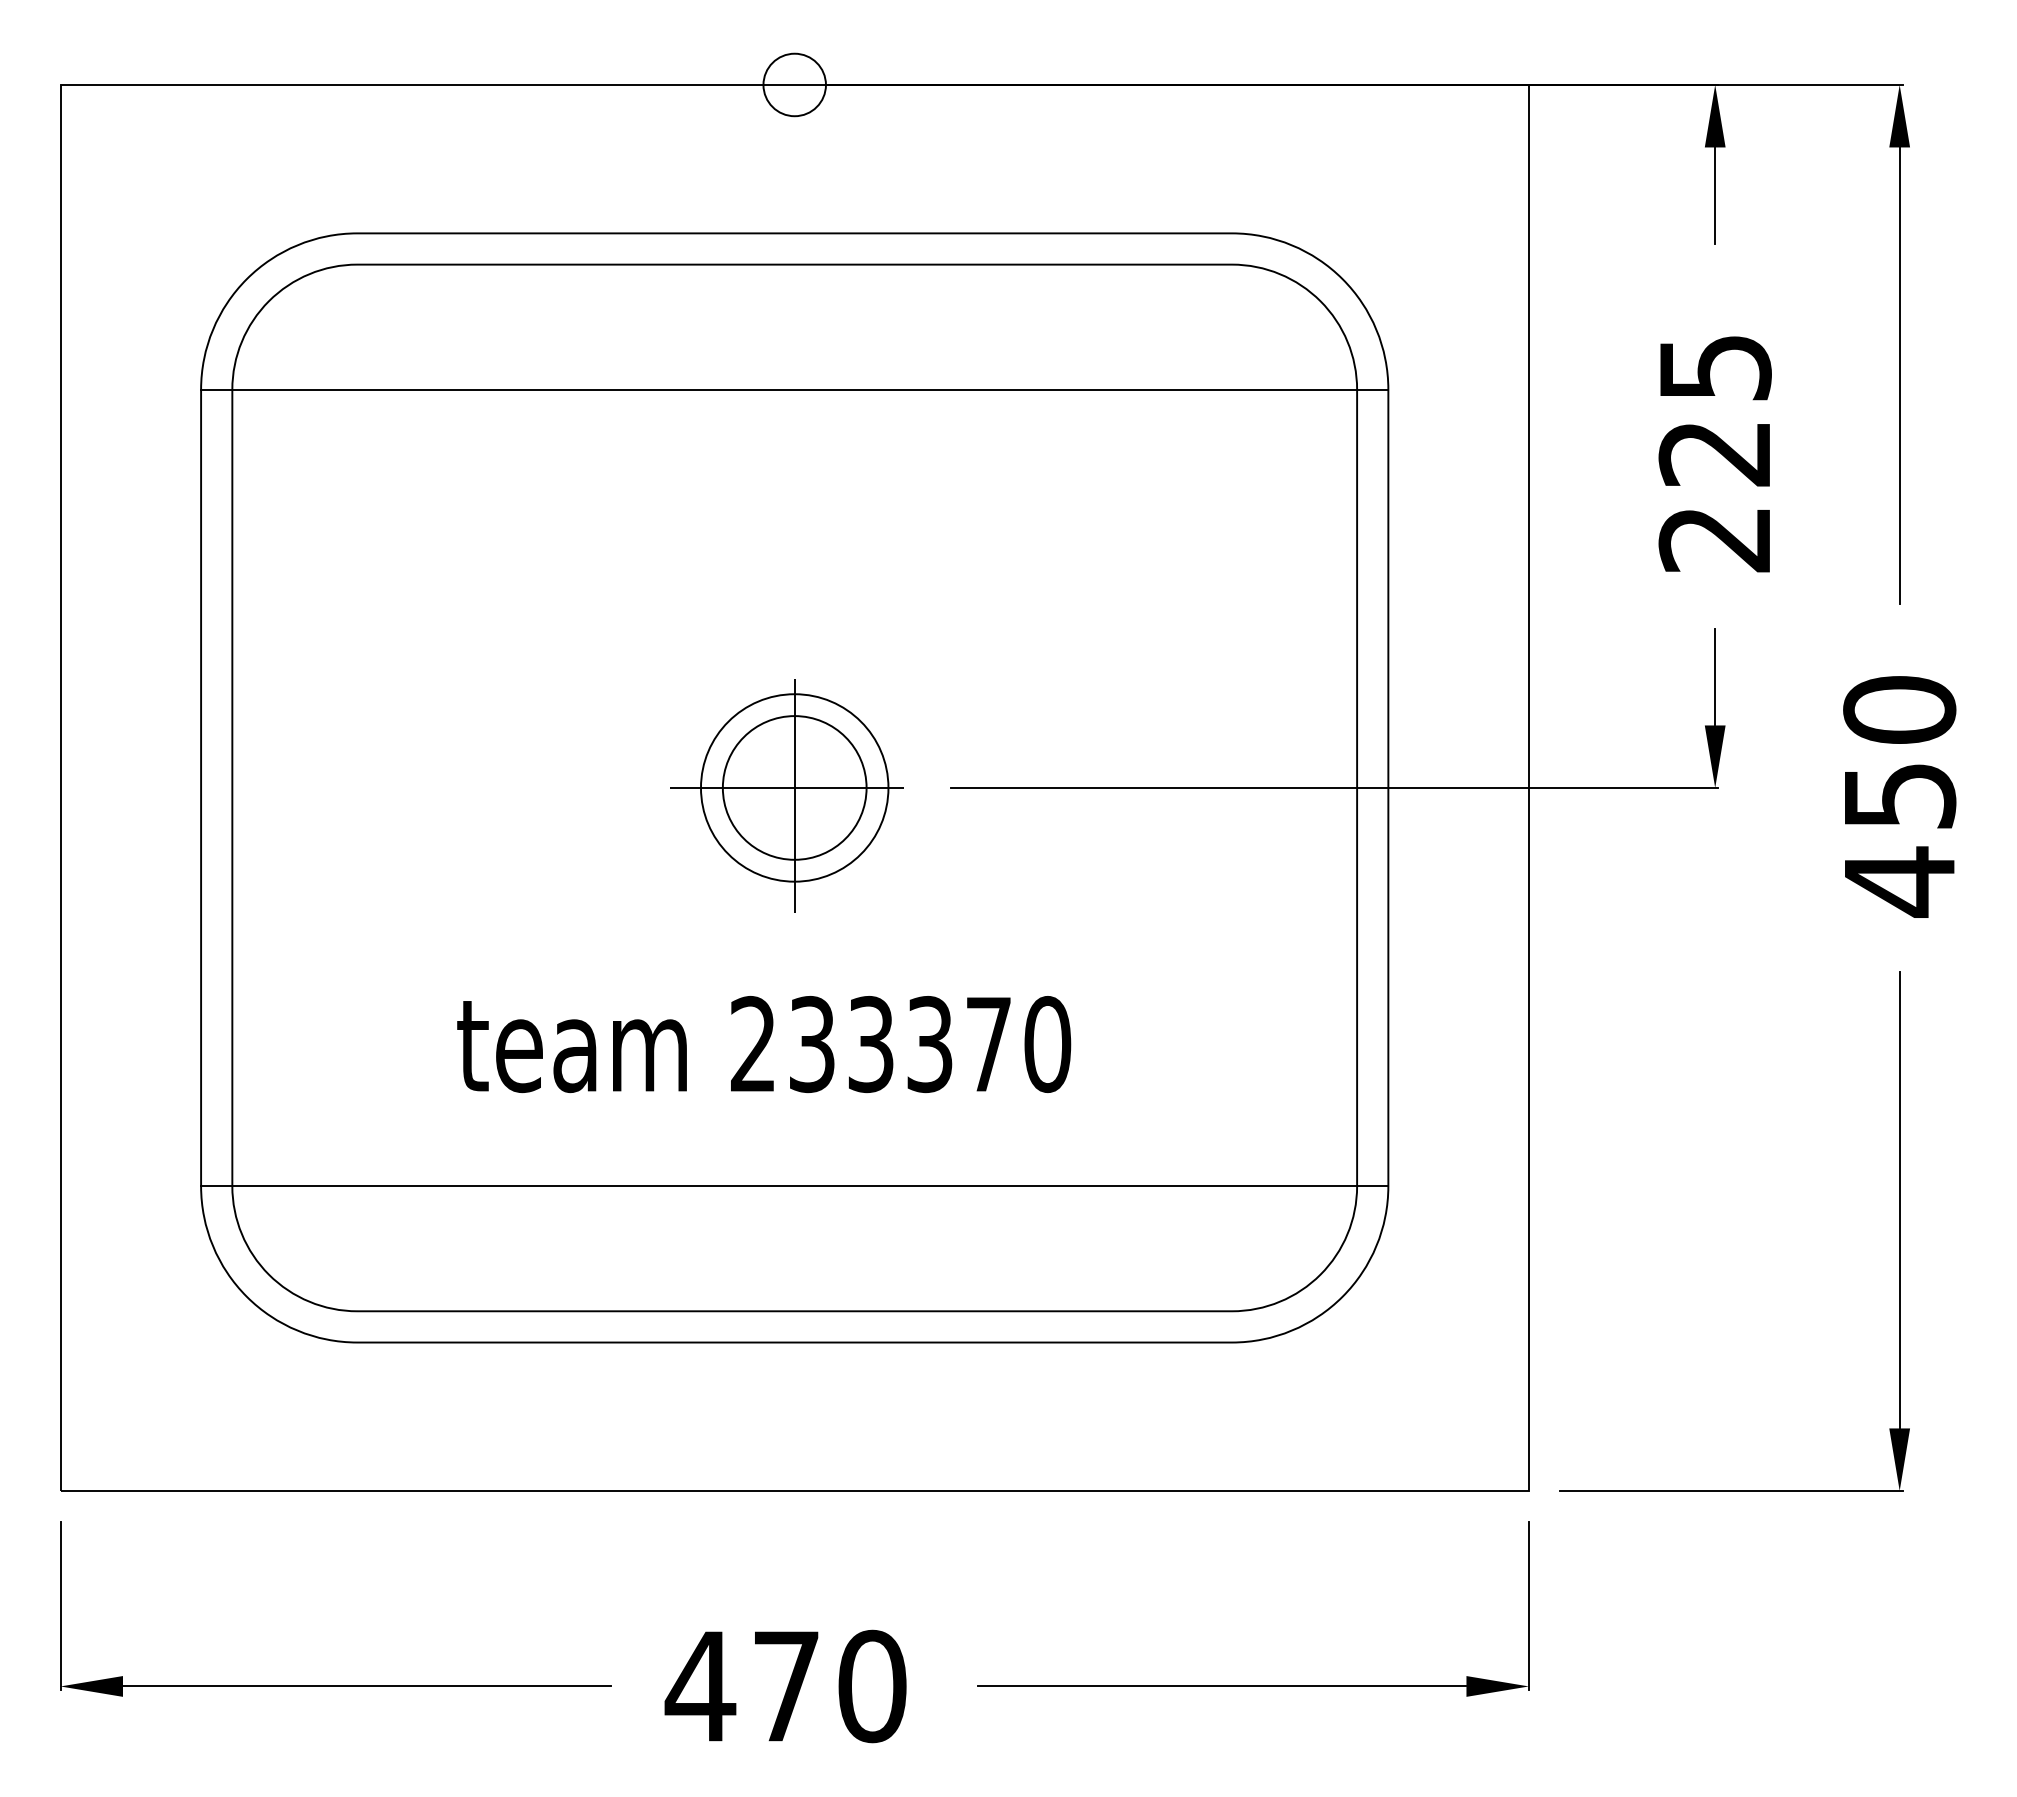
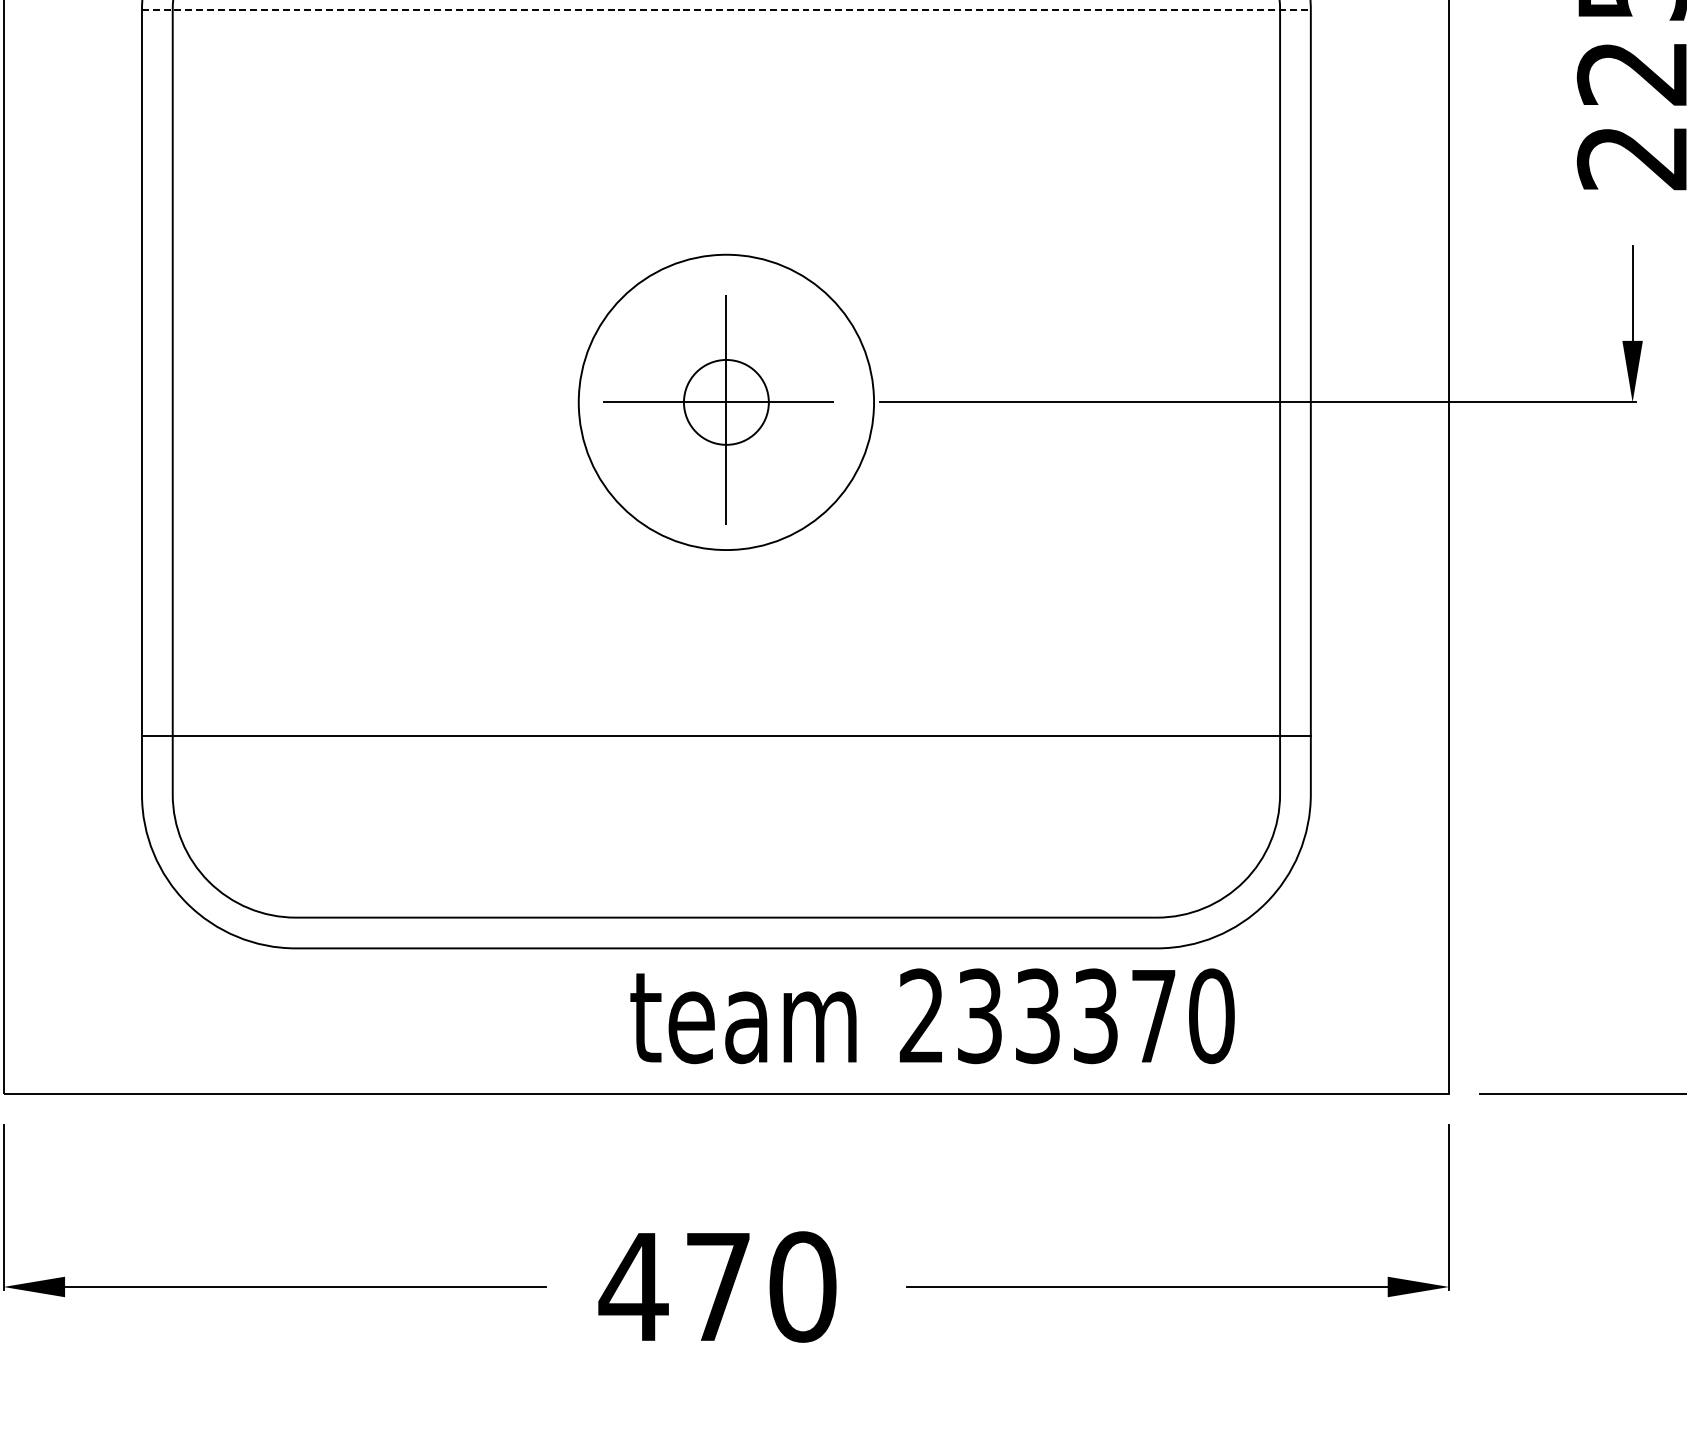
line: (794, 389) -> (726, 10), solid -> dashed
circle: (794, 787) -> (726, 401), size x0.6
circle: (794, 787) -> (726, 401), size x1.6
text: (764, 1044) -> (932, 1016), moved
line: (794, 1186) -> (726, 735), moved

